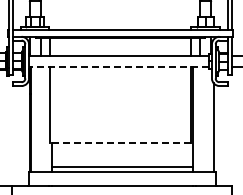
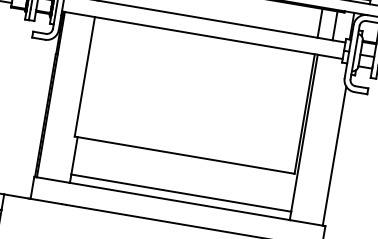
line: (118, 66) -> (201, 34), dashed -> solid
line: (120, 143) -> (184, 155), dashed -> solid

